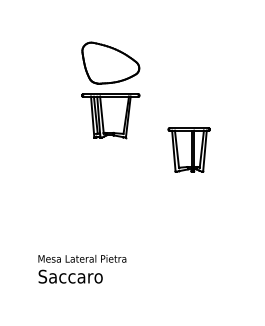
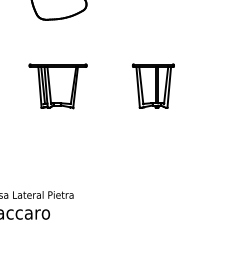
part: (110, 116) -> (57, 86), moved
part: (188, 149) -> (152, 85), moved

